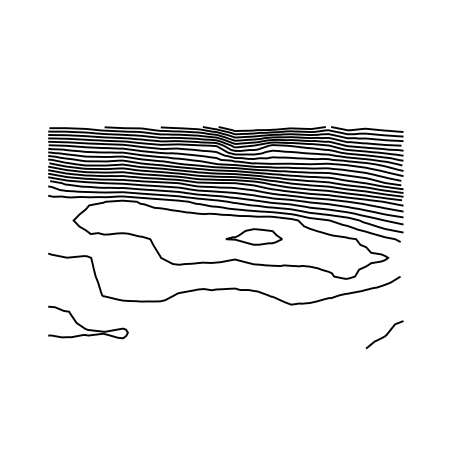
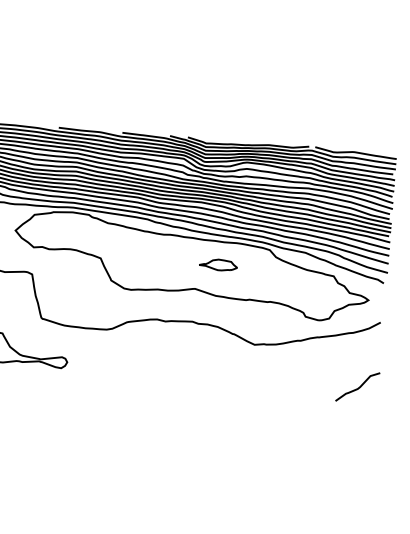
part: (253, 236) -> (217, 264), size x0.6

